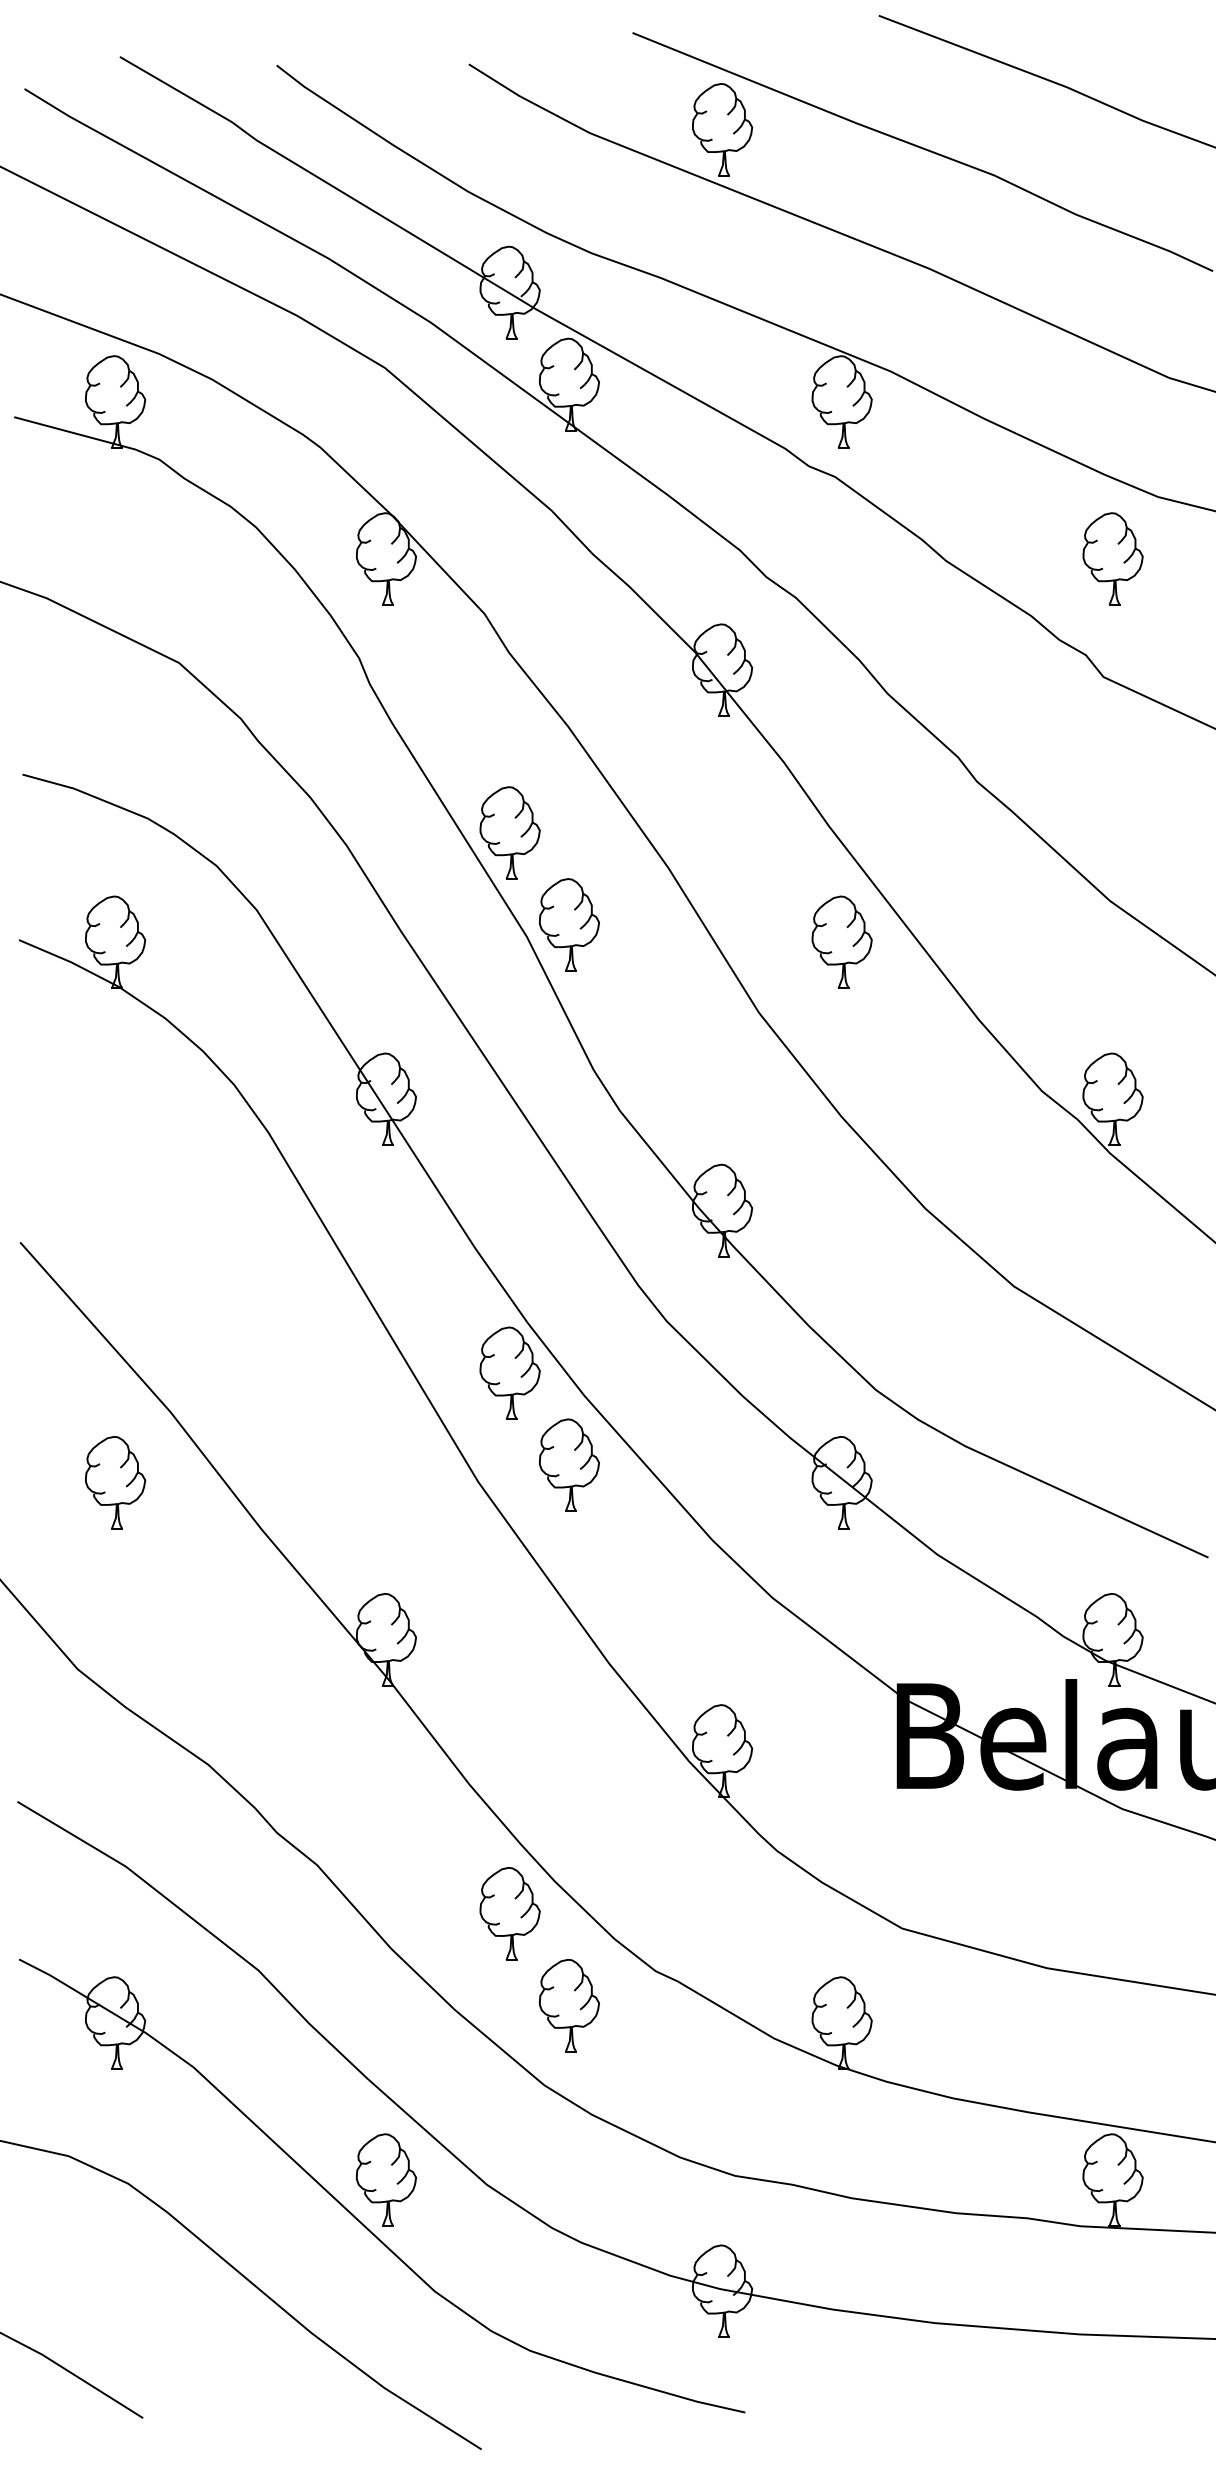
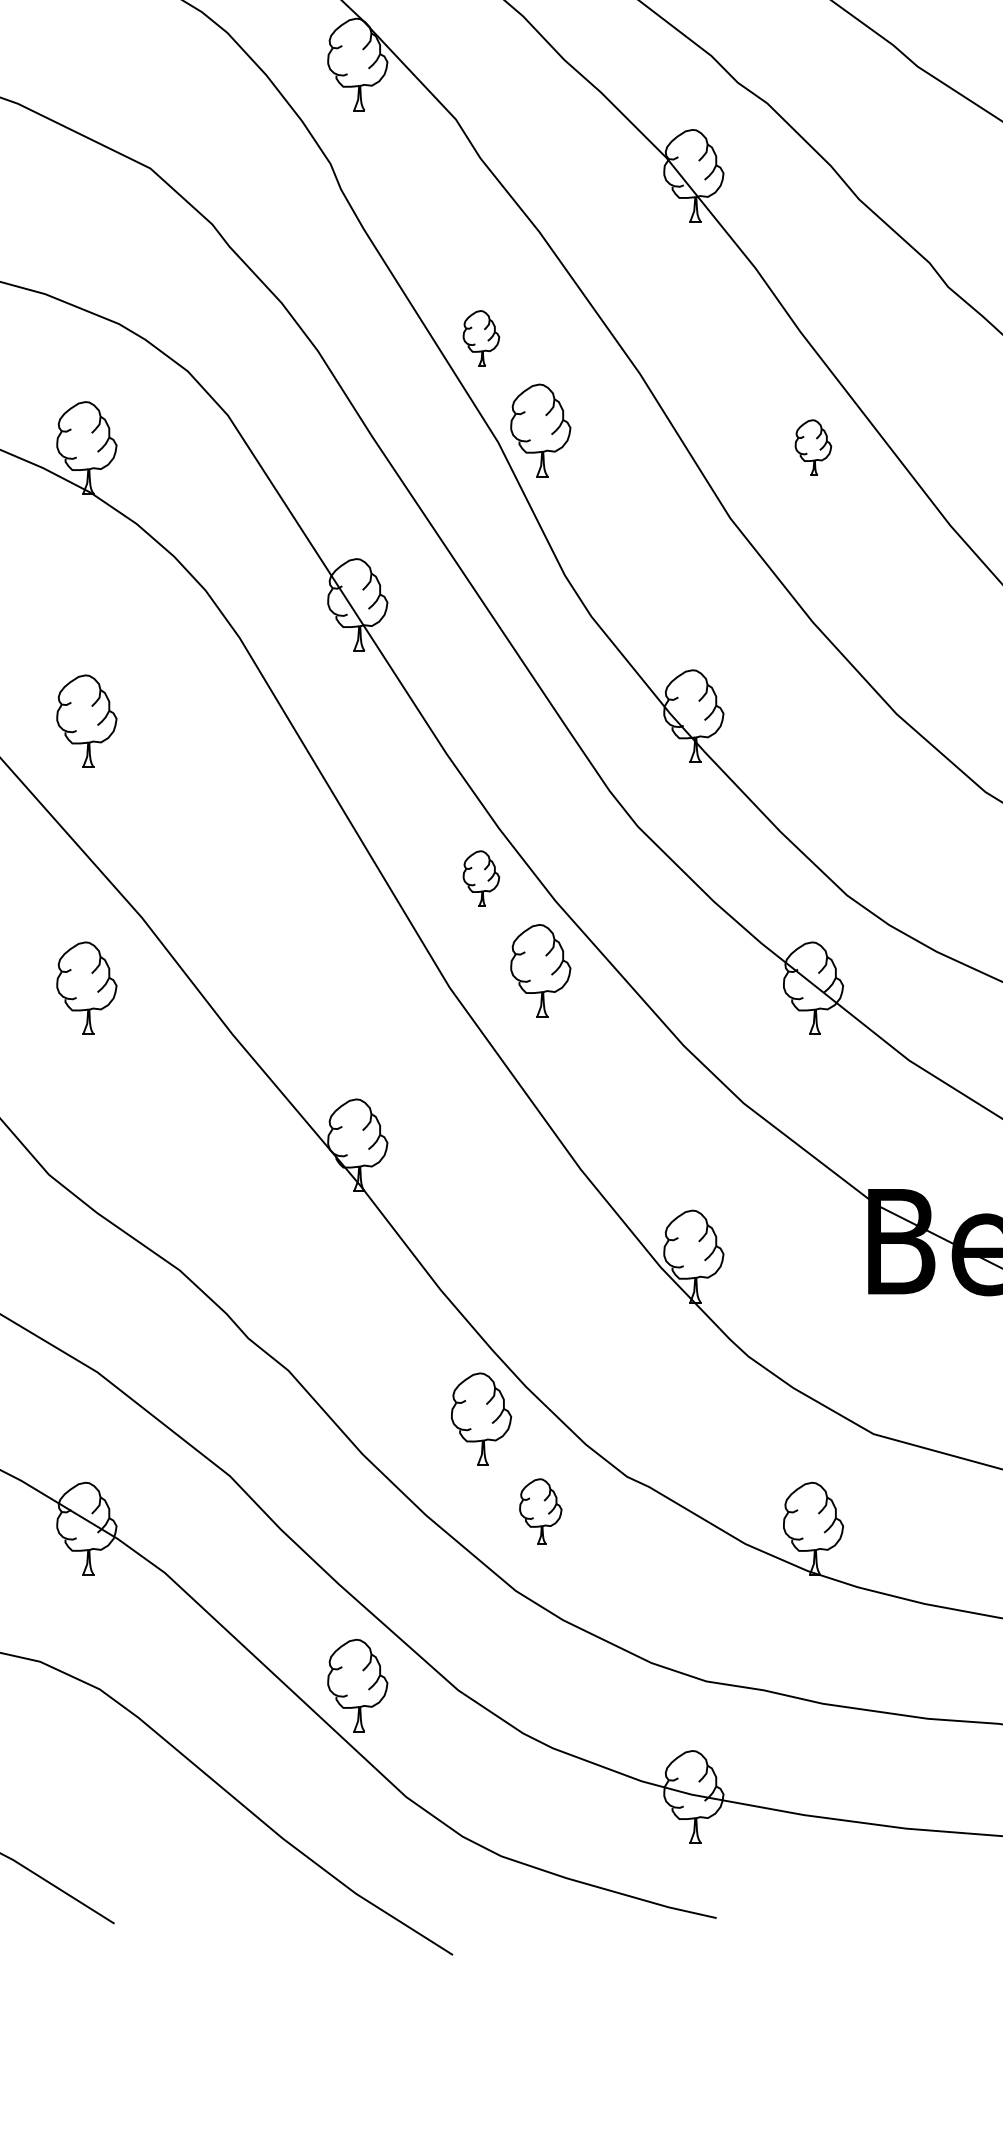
part: (509, 832) -> (480, 338), size x0.6
part: (841, 941) -> (812, 447), size x0.6
part: (115, 1215) -> (86, 721), added
part: (509, 1372) -> (480, 878), size x0.6
part: (569, 2005) -> (540, 1511), size x0.7

